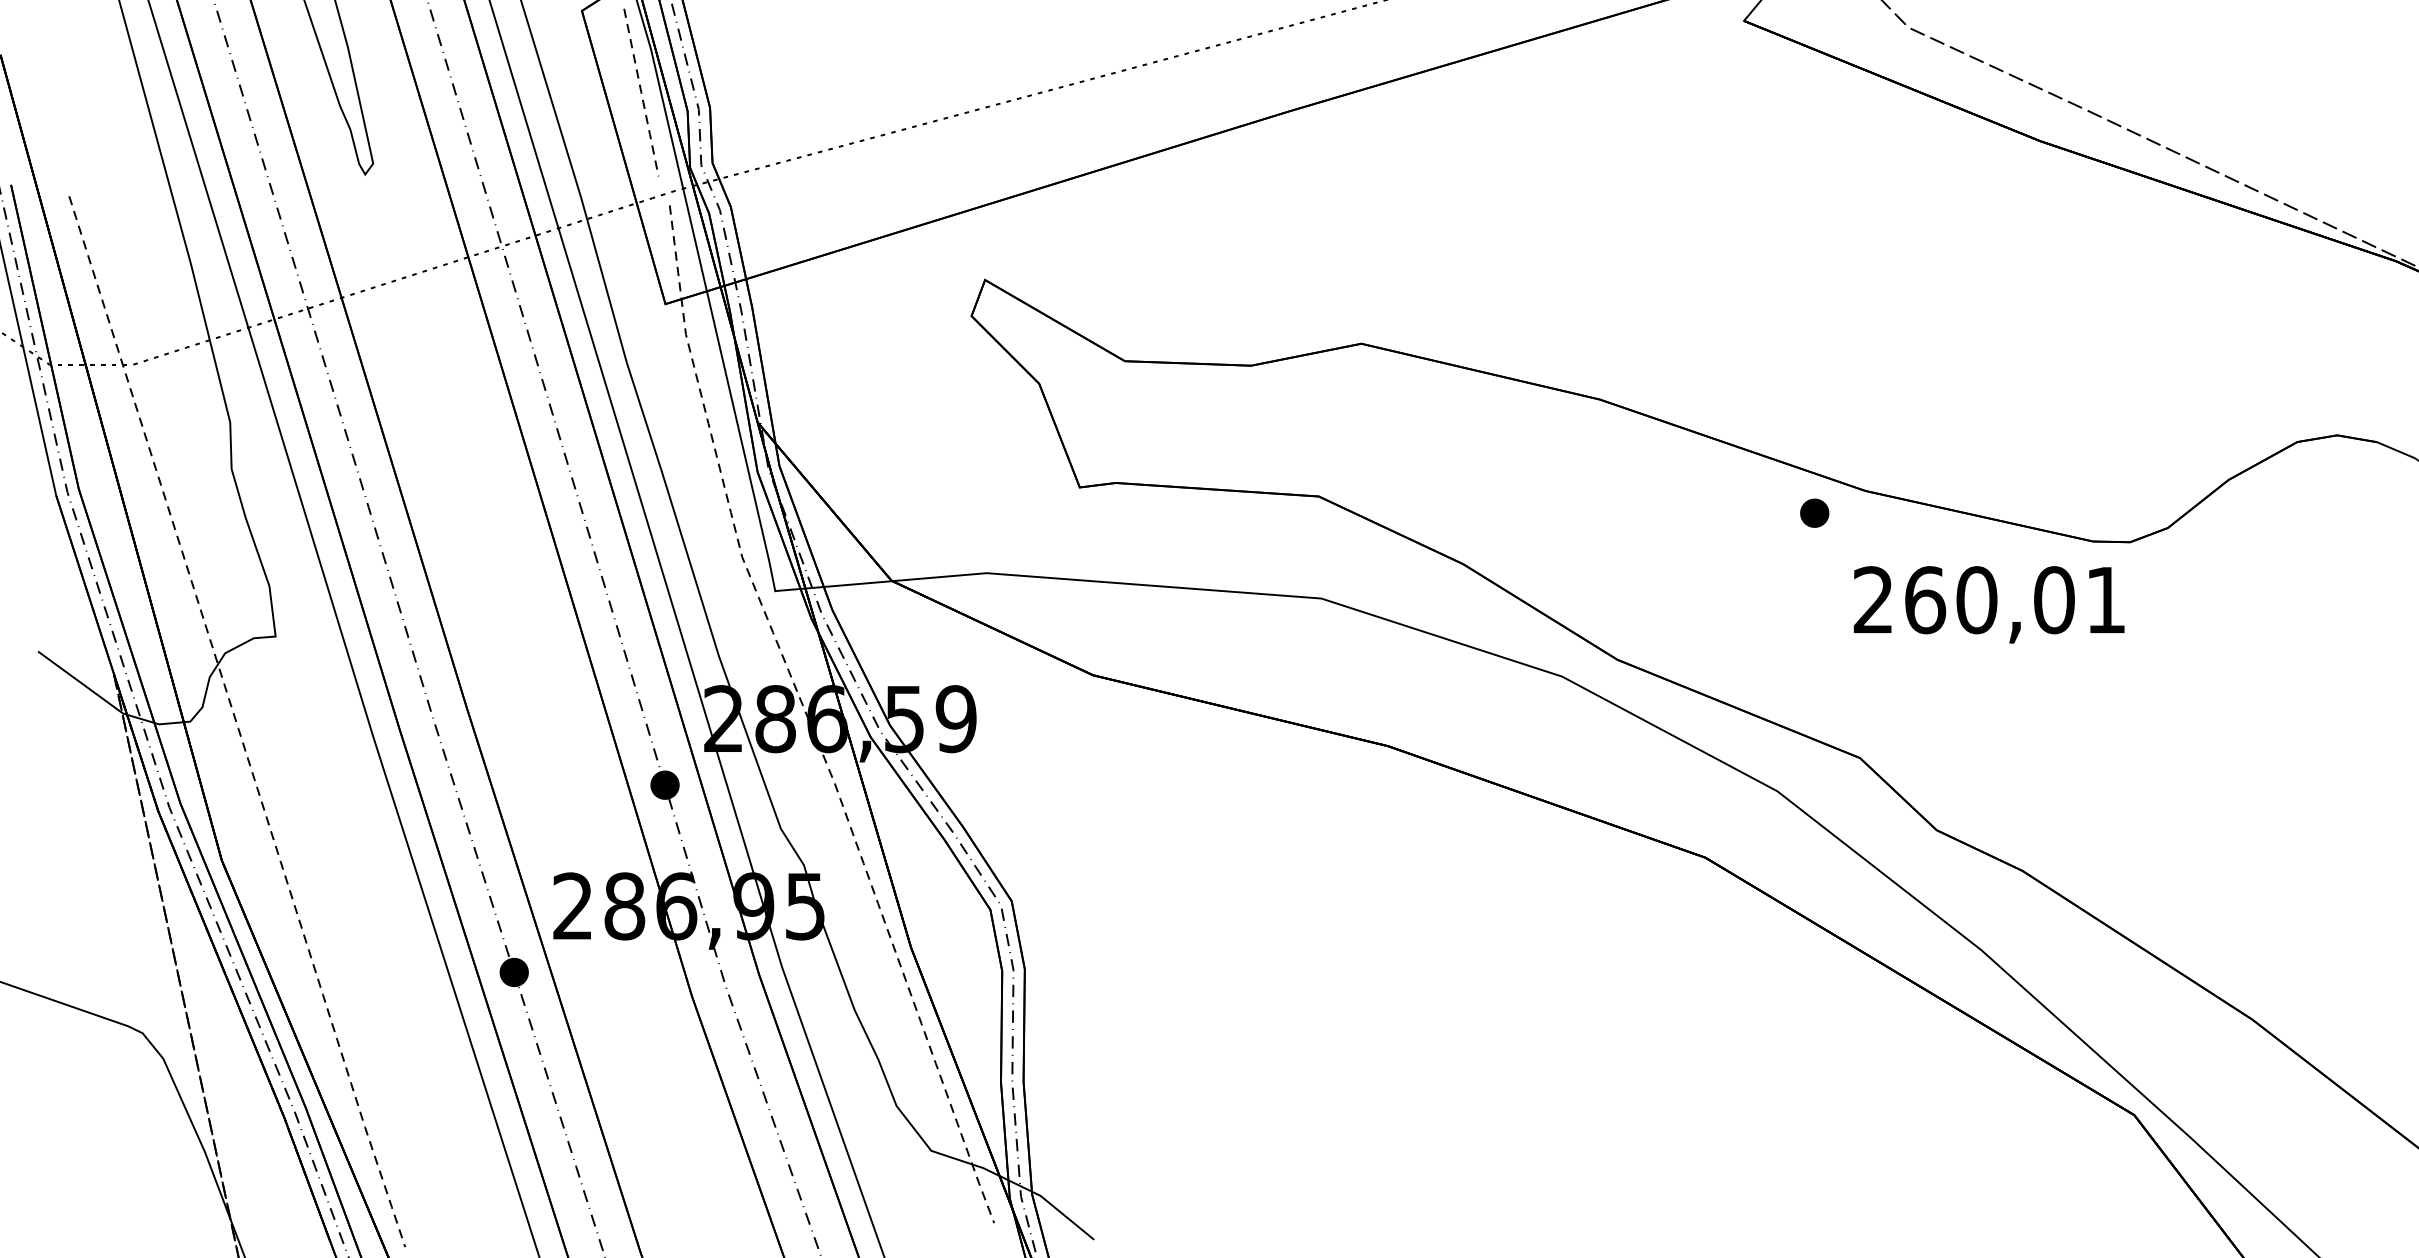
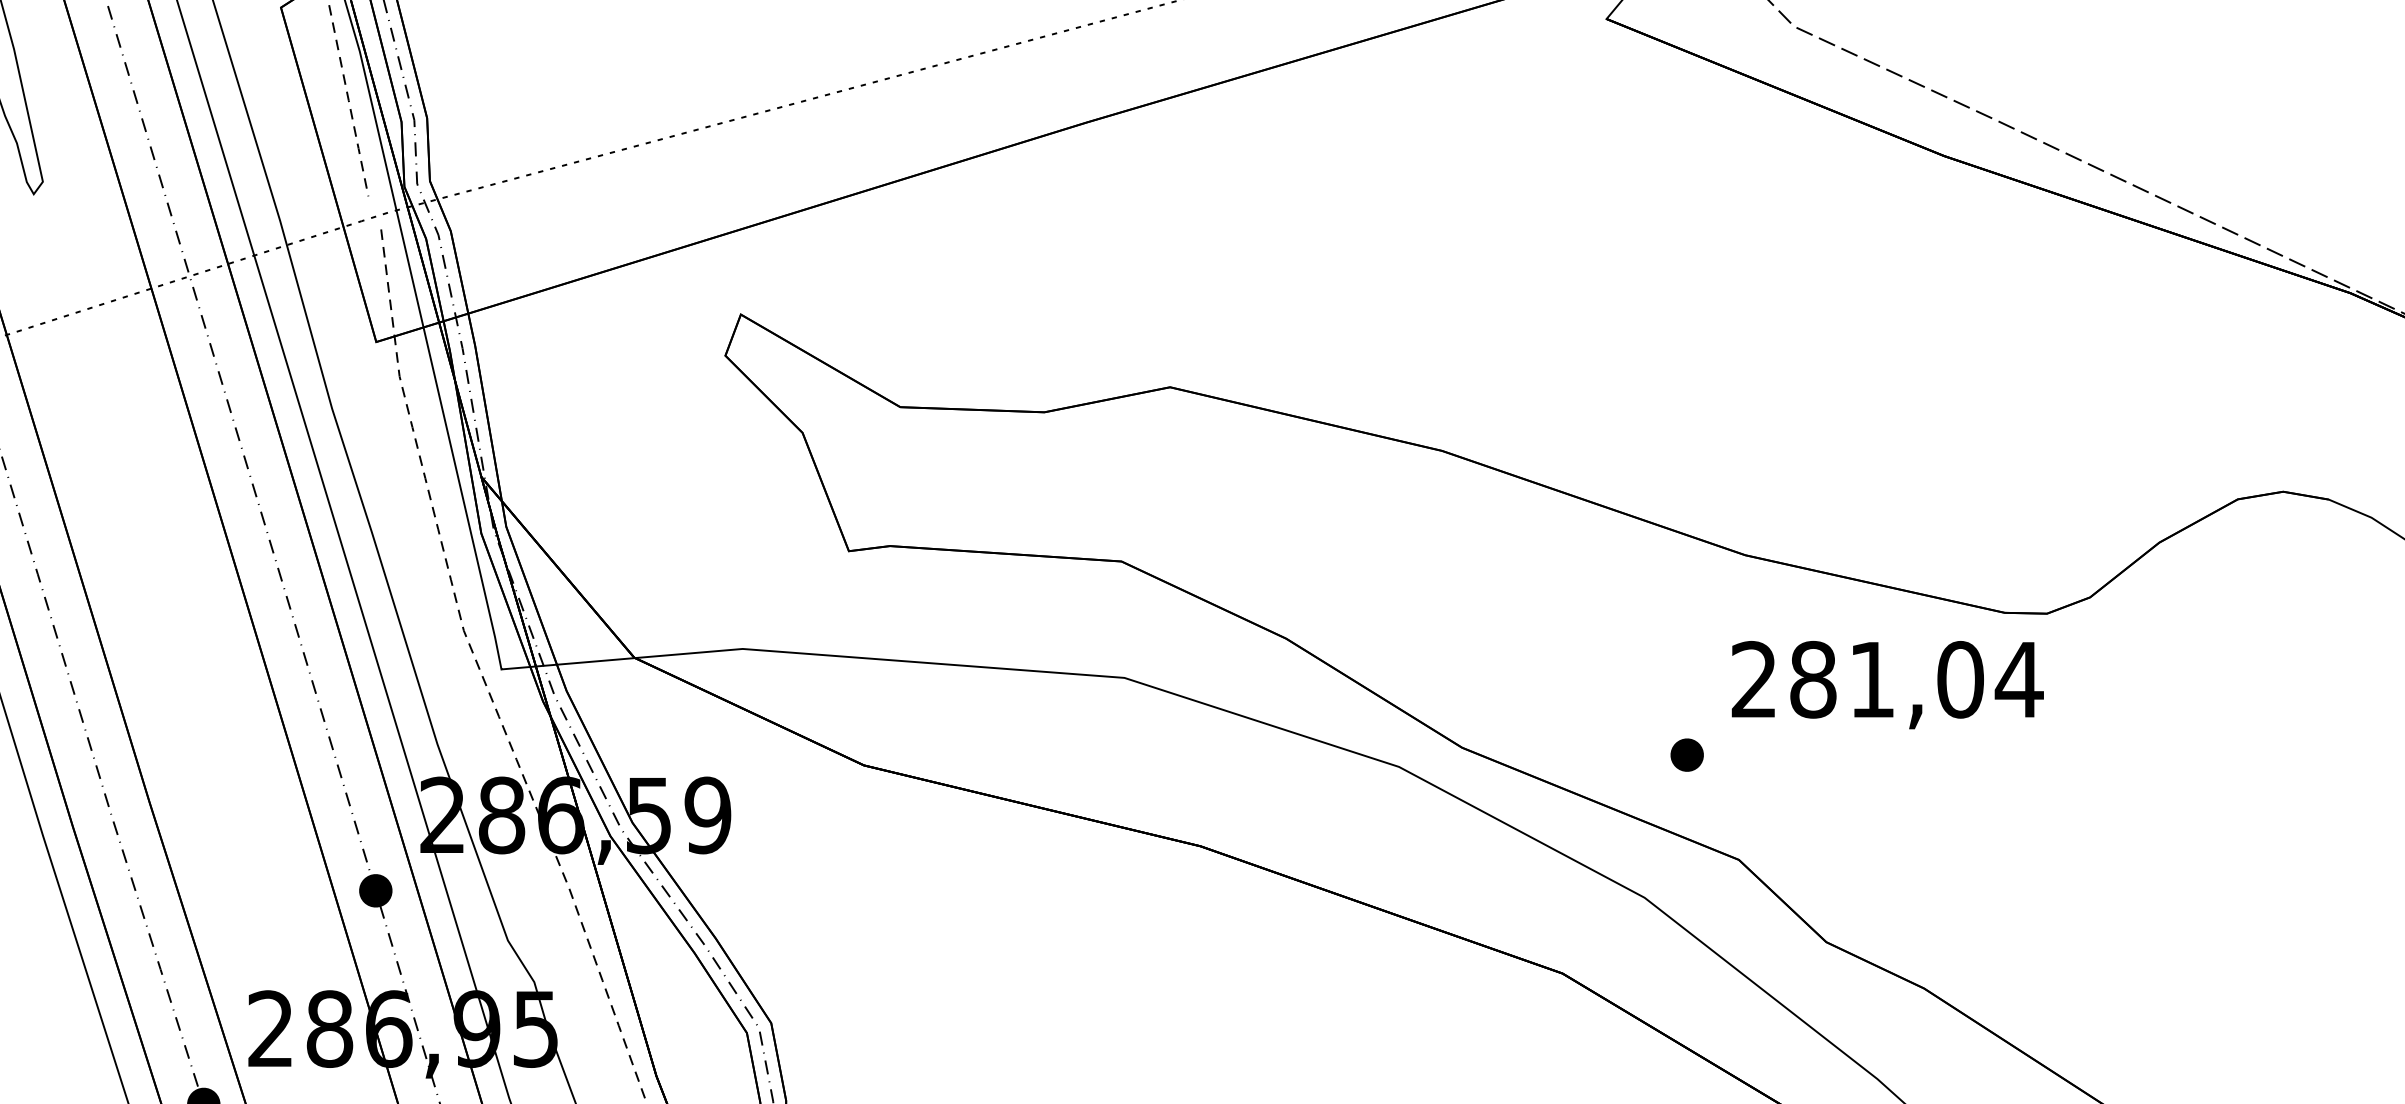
part: (1814, 512) -> (1686, 754), moved
text: (2016, 600) -> (1917, 680), 260,01 -> 281,04

